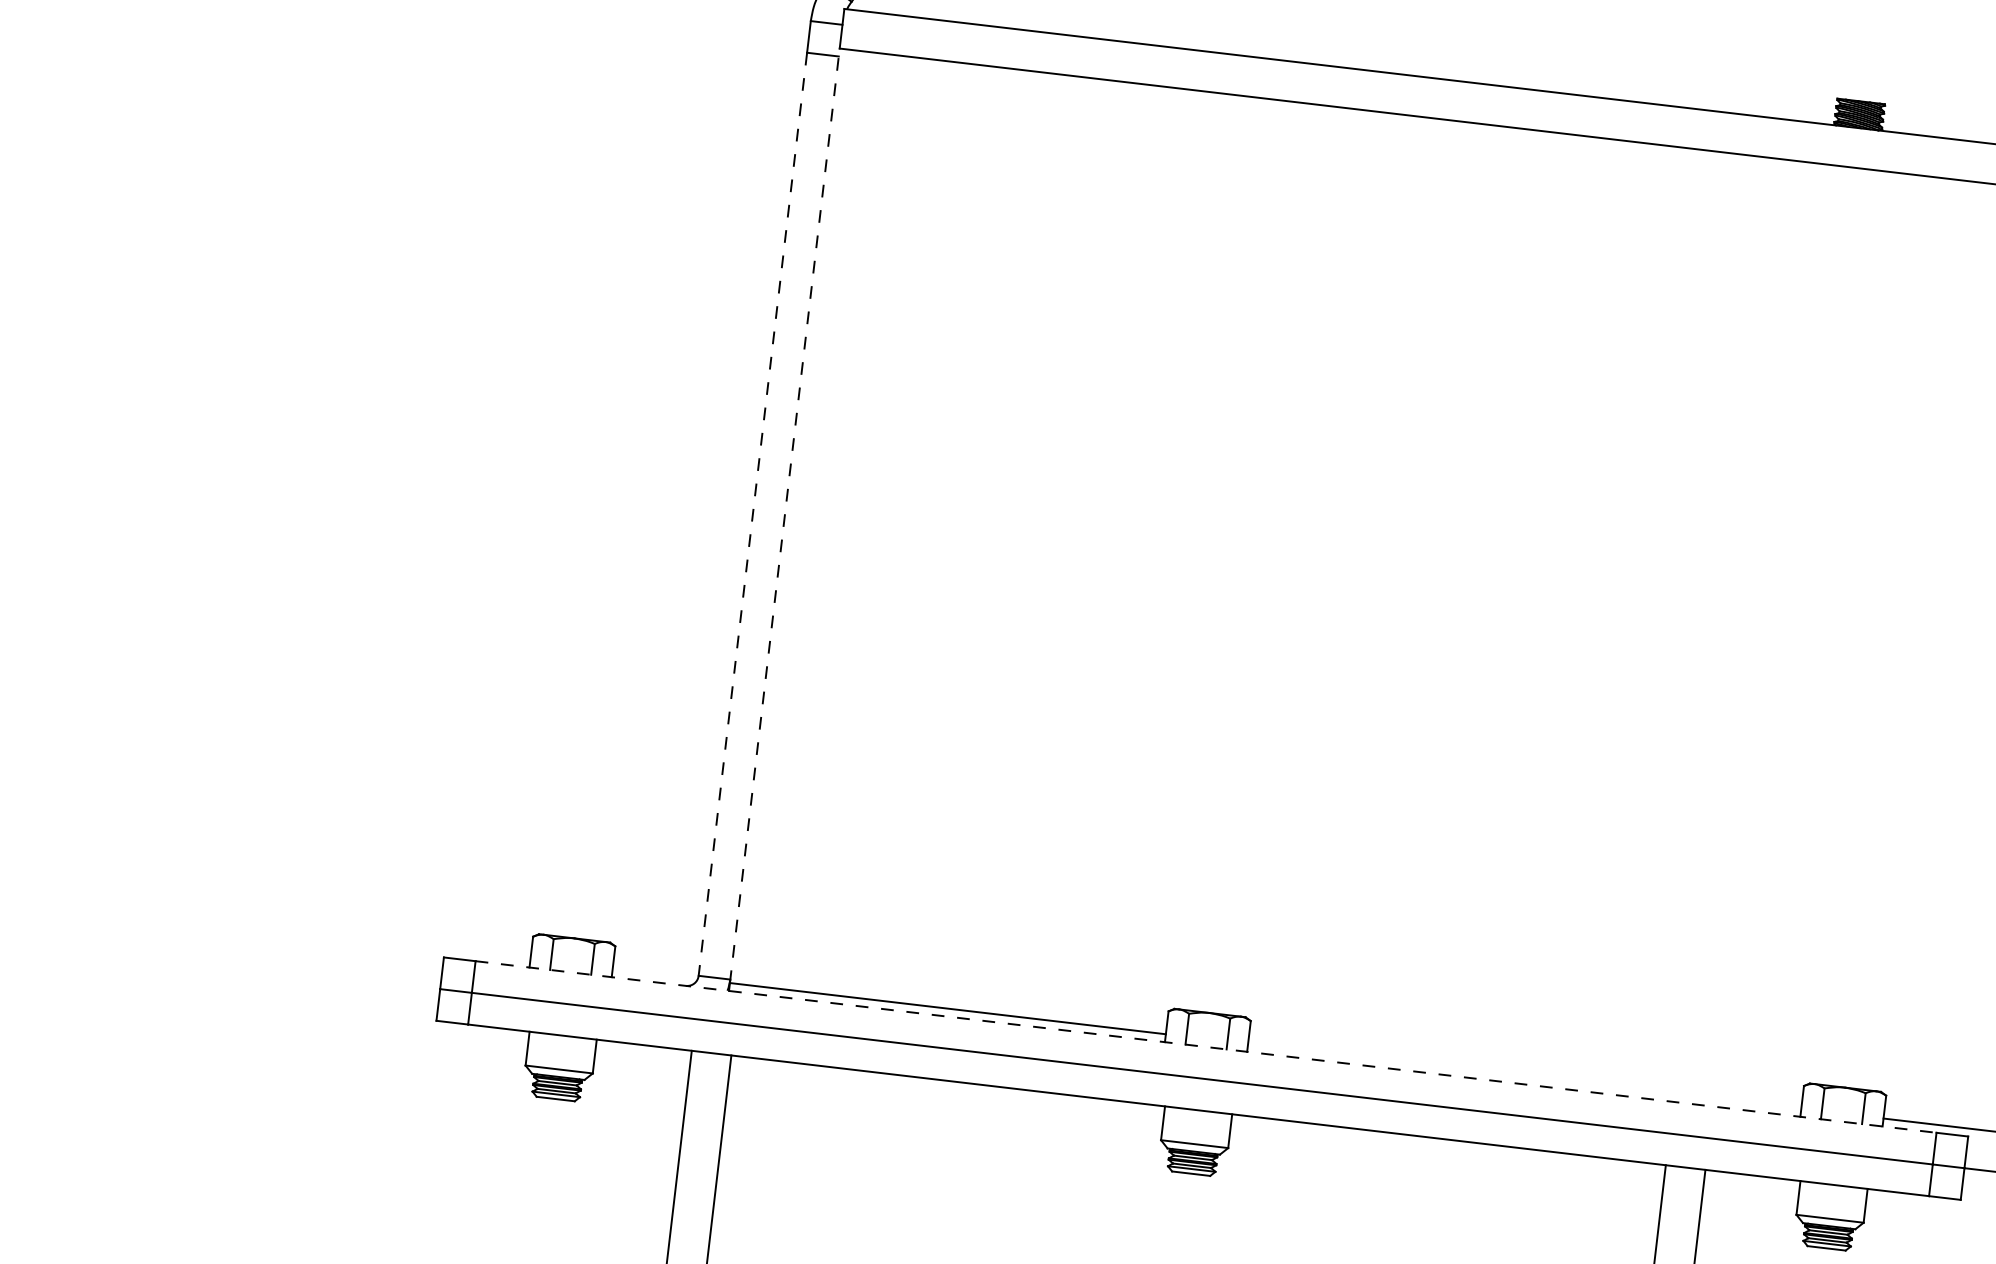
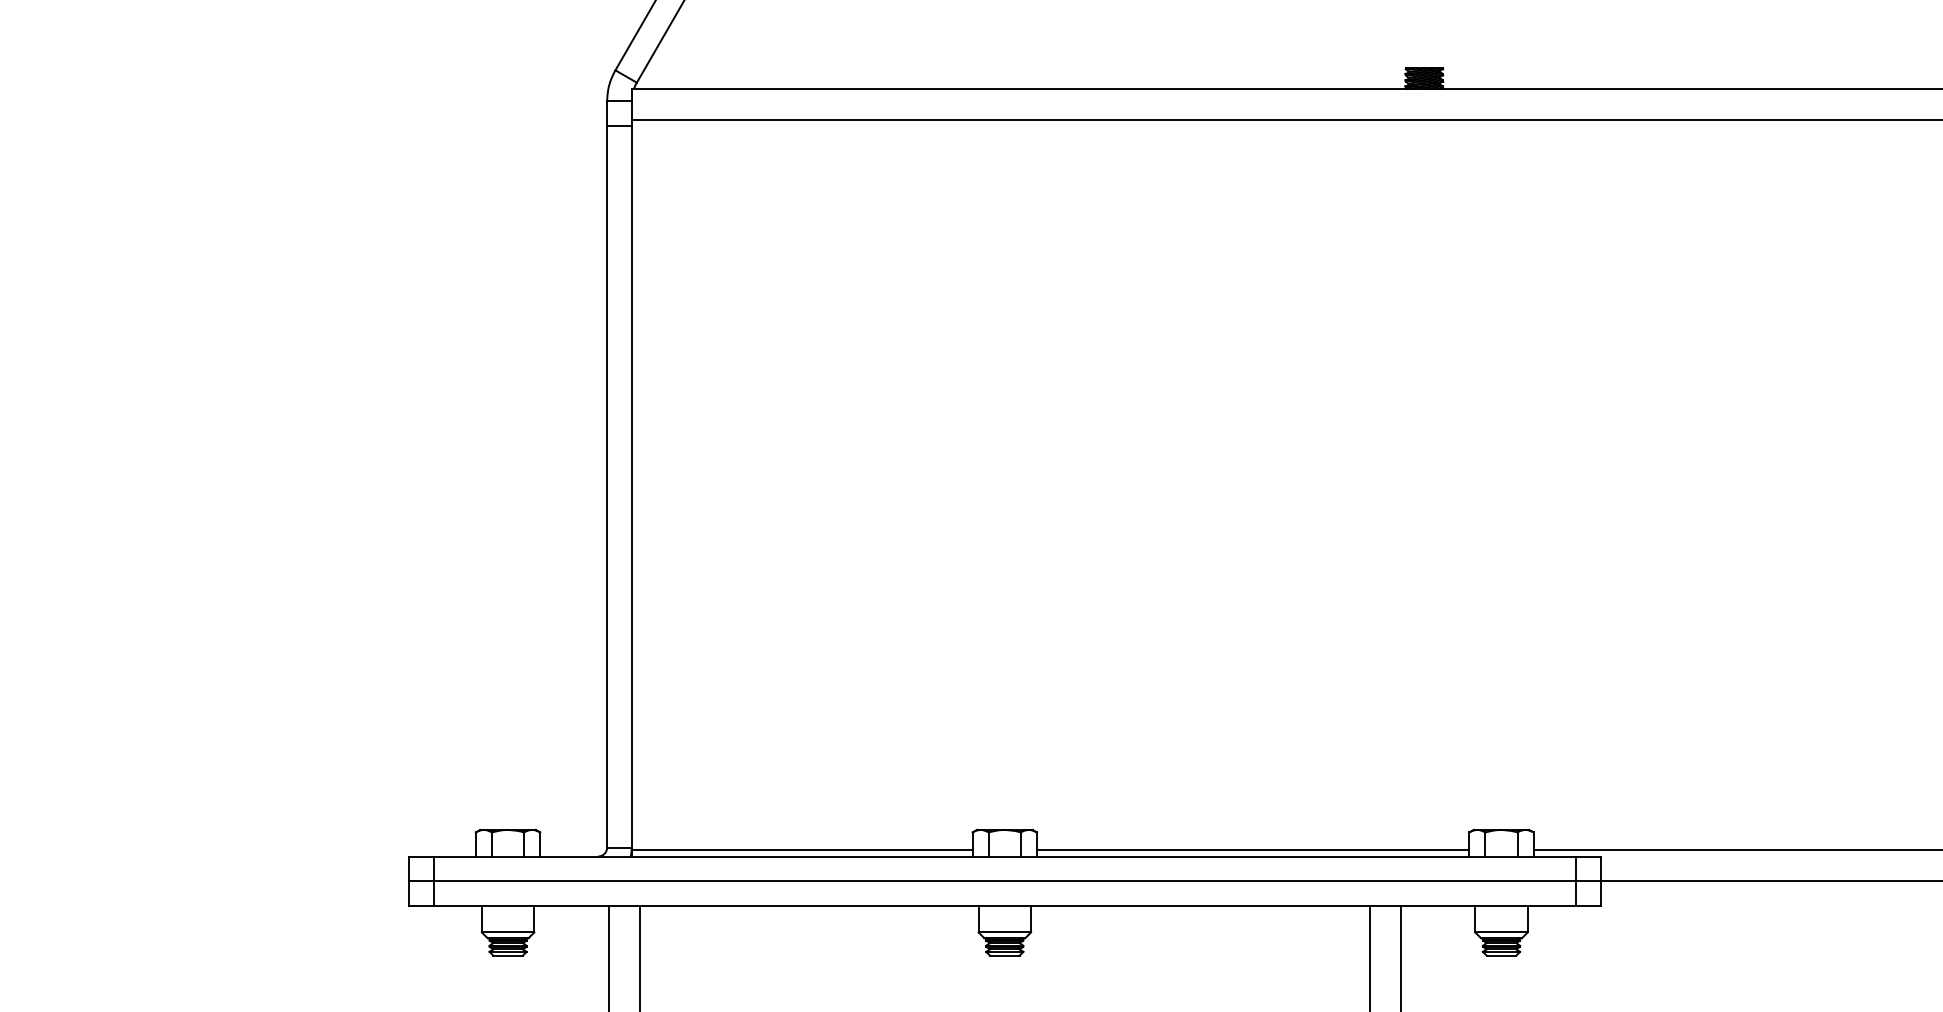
line: (753, 513) -> (607, 486), dashed -> solid
line: (784, 514) -> (631, 484), dashed -> solid
line: (1205, 1046) -> (1004, 856), dashed -> solid
line: (1523, 1076) -> (1252, 850), added

